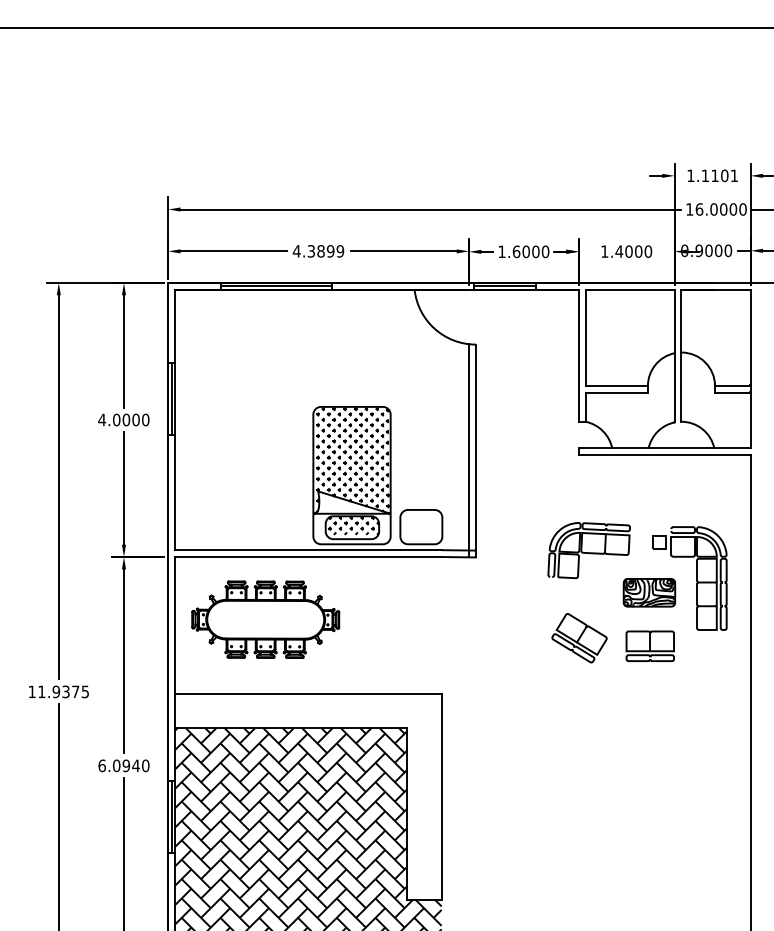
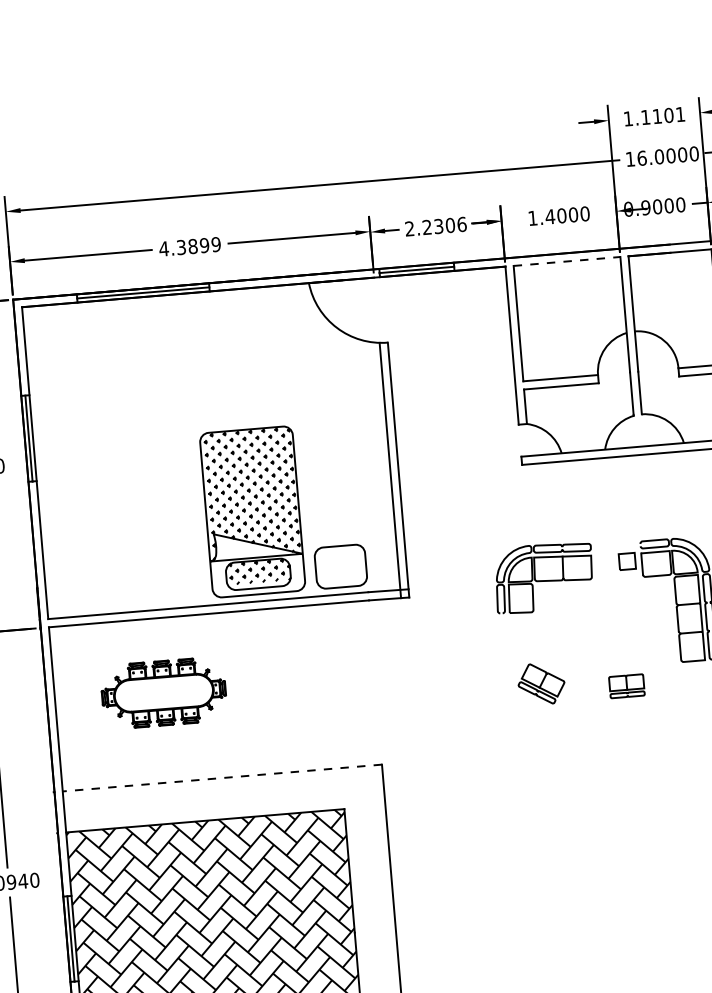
text: (523, 251) -> (435, 226), 1.6000 -> 2.2306
line: (630, 289) -> (567, 261), solid -> dashed
part: (649, 592) -> (620, 622), removed
part: (265, 619) -> (163, 693), size x0.7
part: (579, 638) -> (541, 684), size x0.7
part: (649, 645) -> (626, 685), size x0.6
line: (307, 694) -> (221, 778), solid -> dashed

